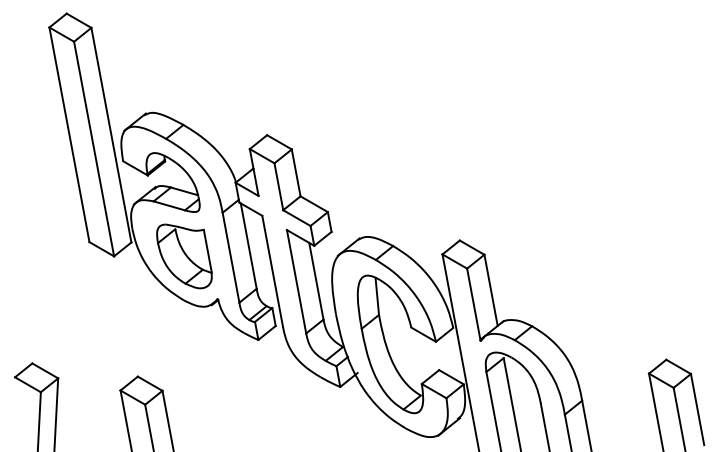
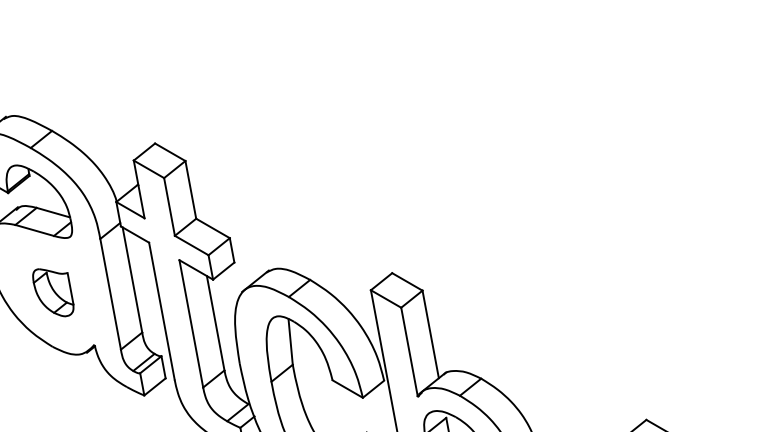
part: (184, 256) -> (53, 292), size x0.6

